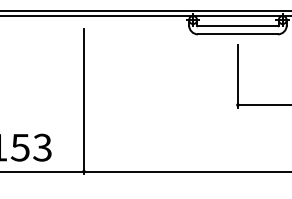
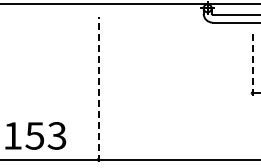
line: (237, 76) -> (252, 64), solid -> dashed
line: (84, 101) -> (99, 89), solid -> dashed

